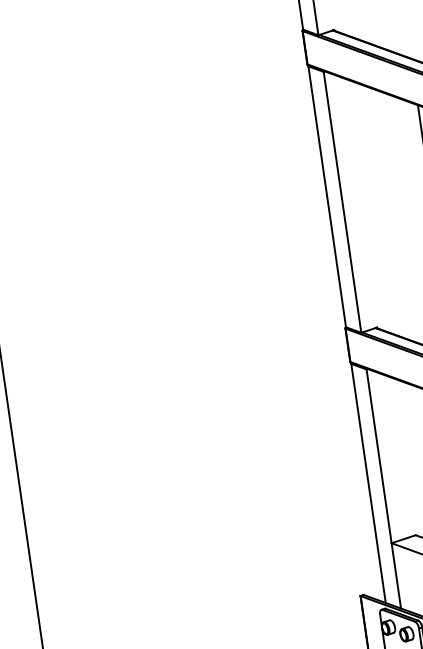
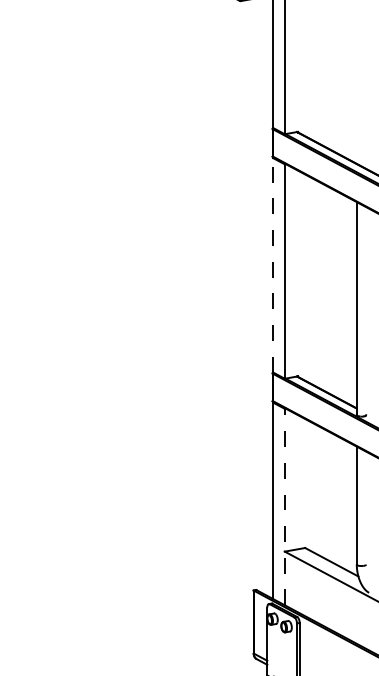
line: (327, 195) -> (273, 264), solid -> dashed
line: (383, 488) -> (284, 506), solid -> dashed

